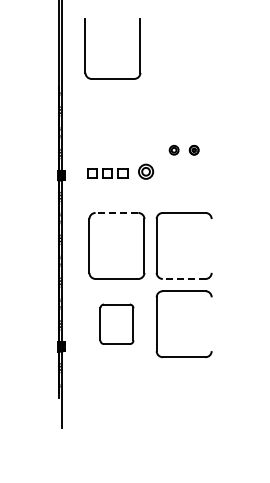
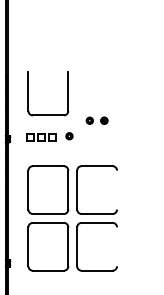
part: (85, 48) -> (28, 93), moved
part: (145, 171) -> (69, 136), size x0.62
line: (116, 212) -> (48, 165), dashed -> solid
line: (183, 278) -> (96, 213), dashed -> solid
part: (116, 324) -> (48, 247), size x1.67

